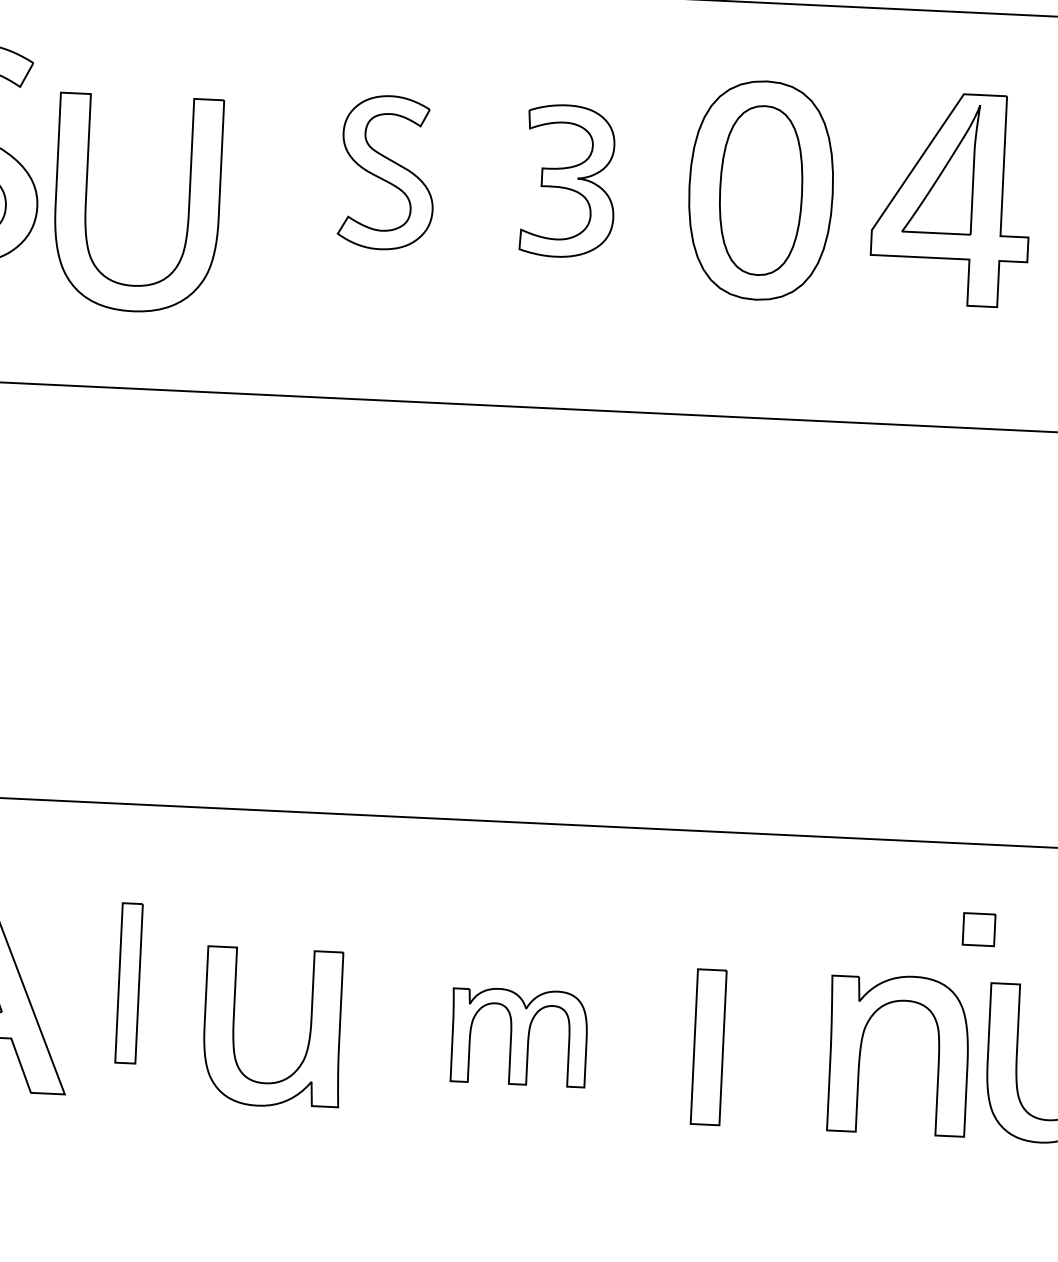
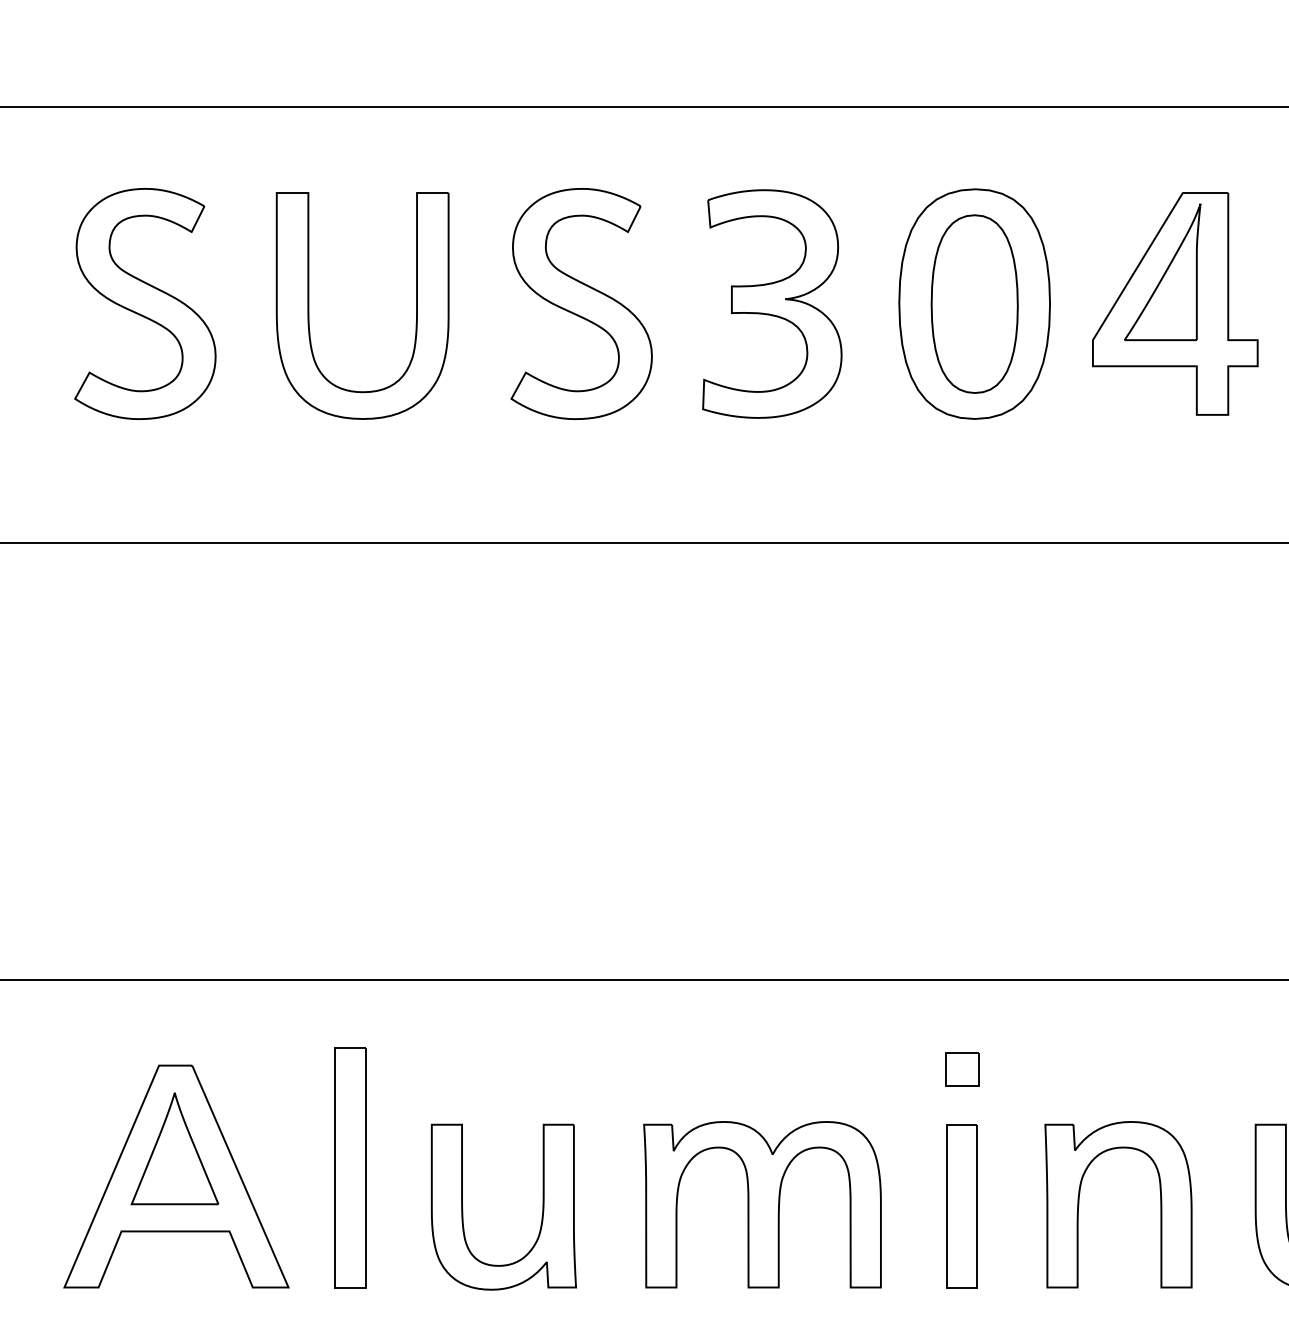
part: (387, 172) -> (581, 303), size x1.43
part: (568, 180) -> (772, 303), size x1.43
part: (86, 201) -> (309, 305), moved
part: (979, 929) -> (962, 1069), moved
part: (129, 983) -> (350, 1167), size x1.43
part: (519, 1036) -> (762, 1204), size x1.67
part: (861, 1052) -> (1079, 1204), moved

